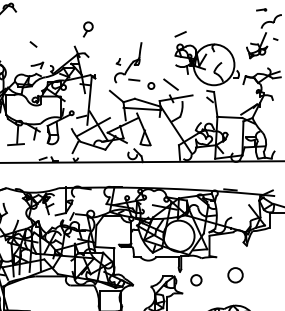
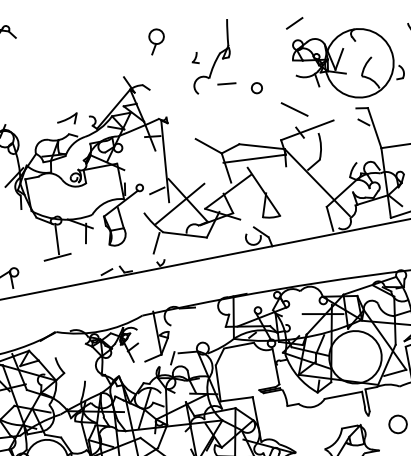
part: (87, 29) -> (155, 41), moved
line: (33, 44) -> (54, 86), removed
part: (134, 65) -> (222, 59), moved

